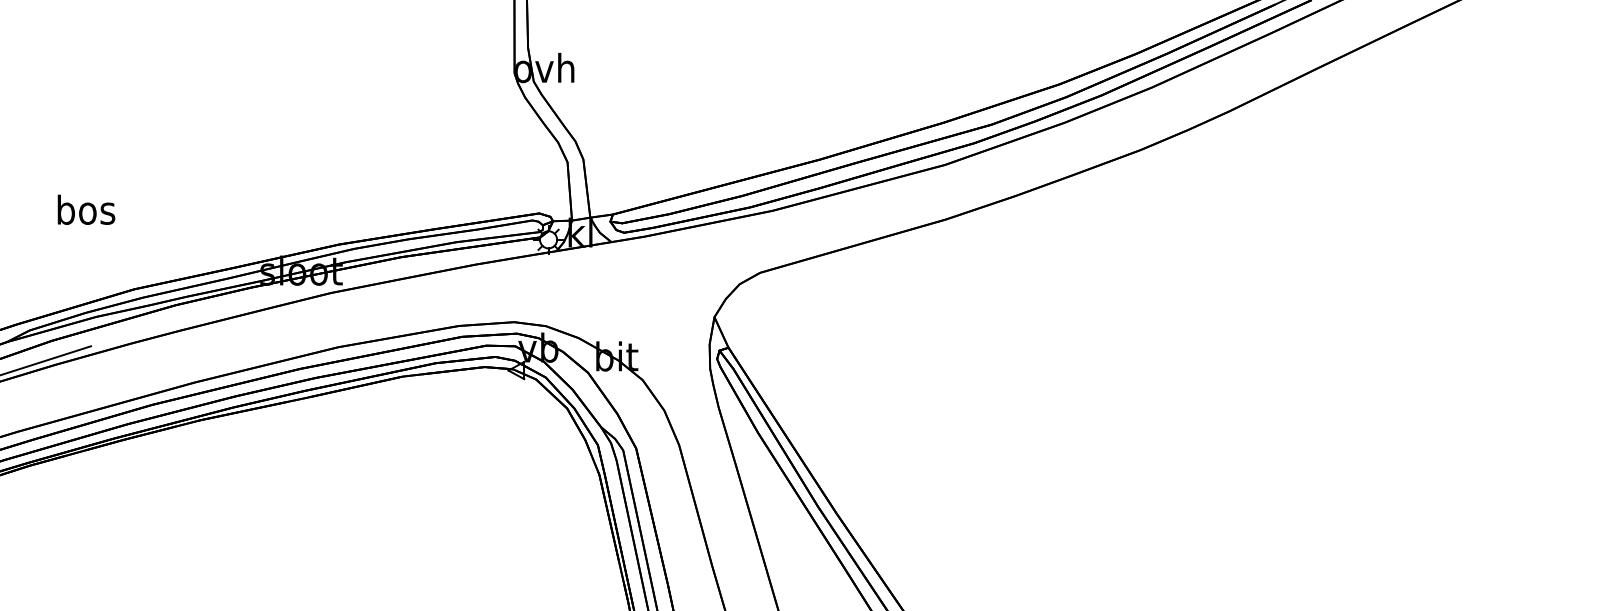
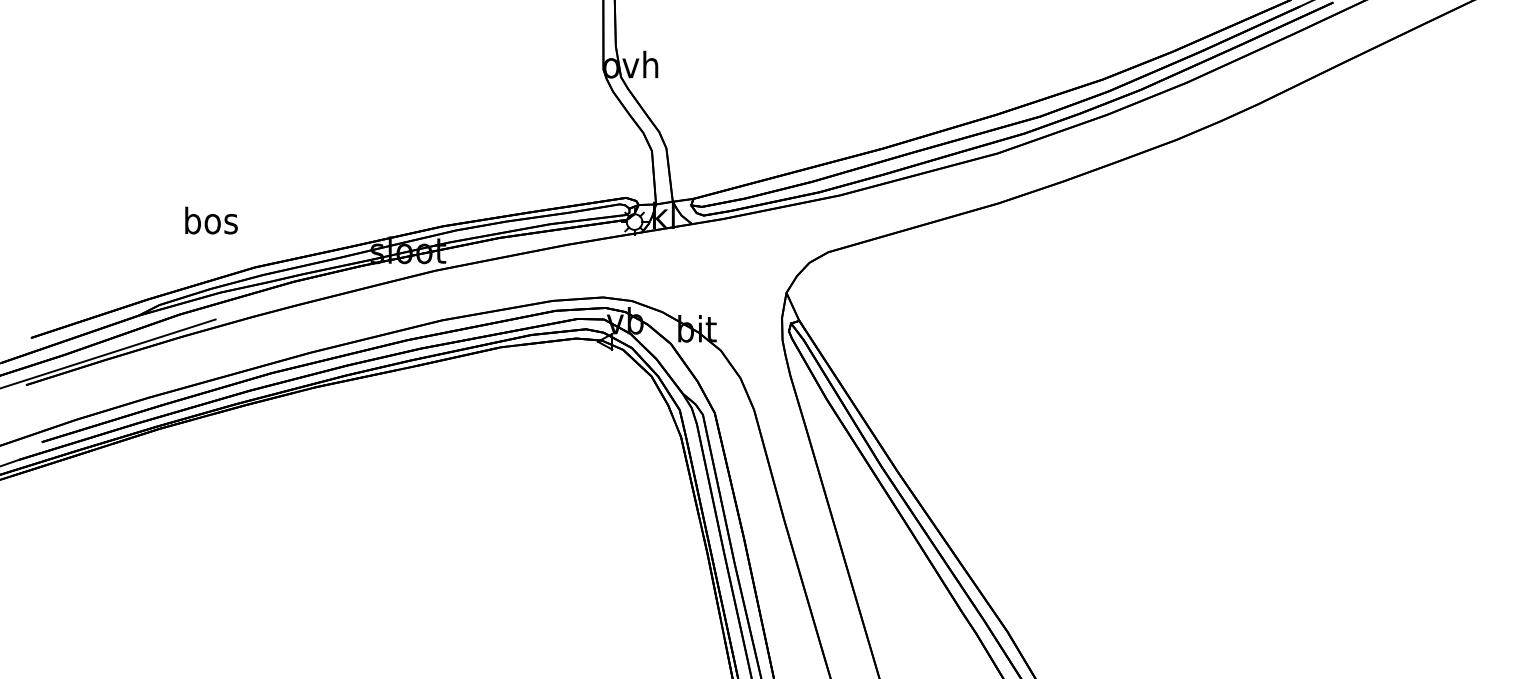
text: (86, 209) -> (211, 220), moved

